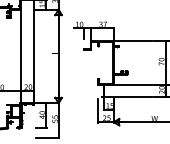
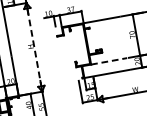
line: (58, 56) -> (34, 47), solid -> dashed
line: (133, 84) -> (109, 61), solid -> dashed

